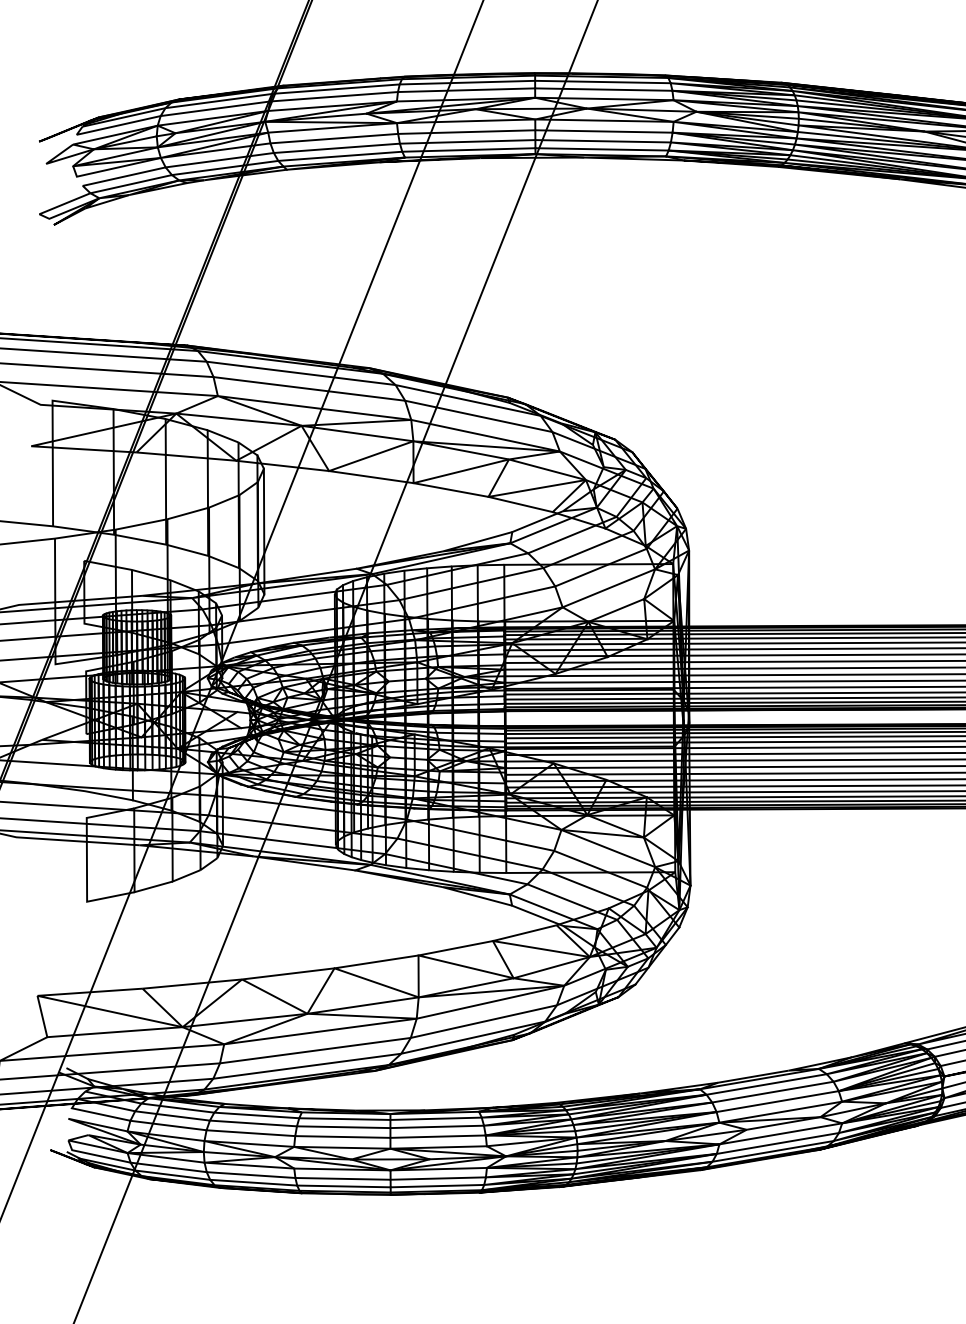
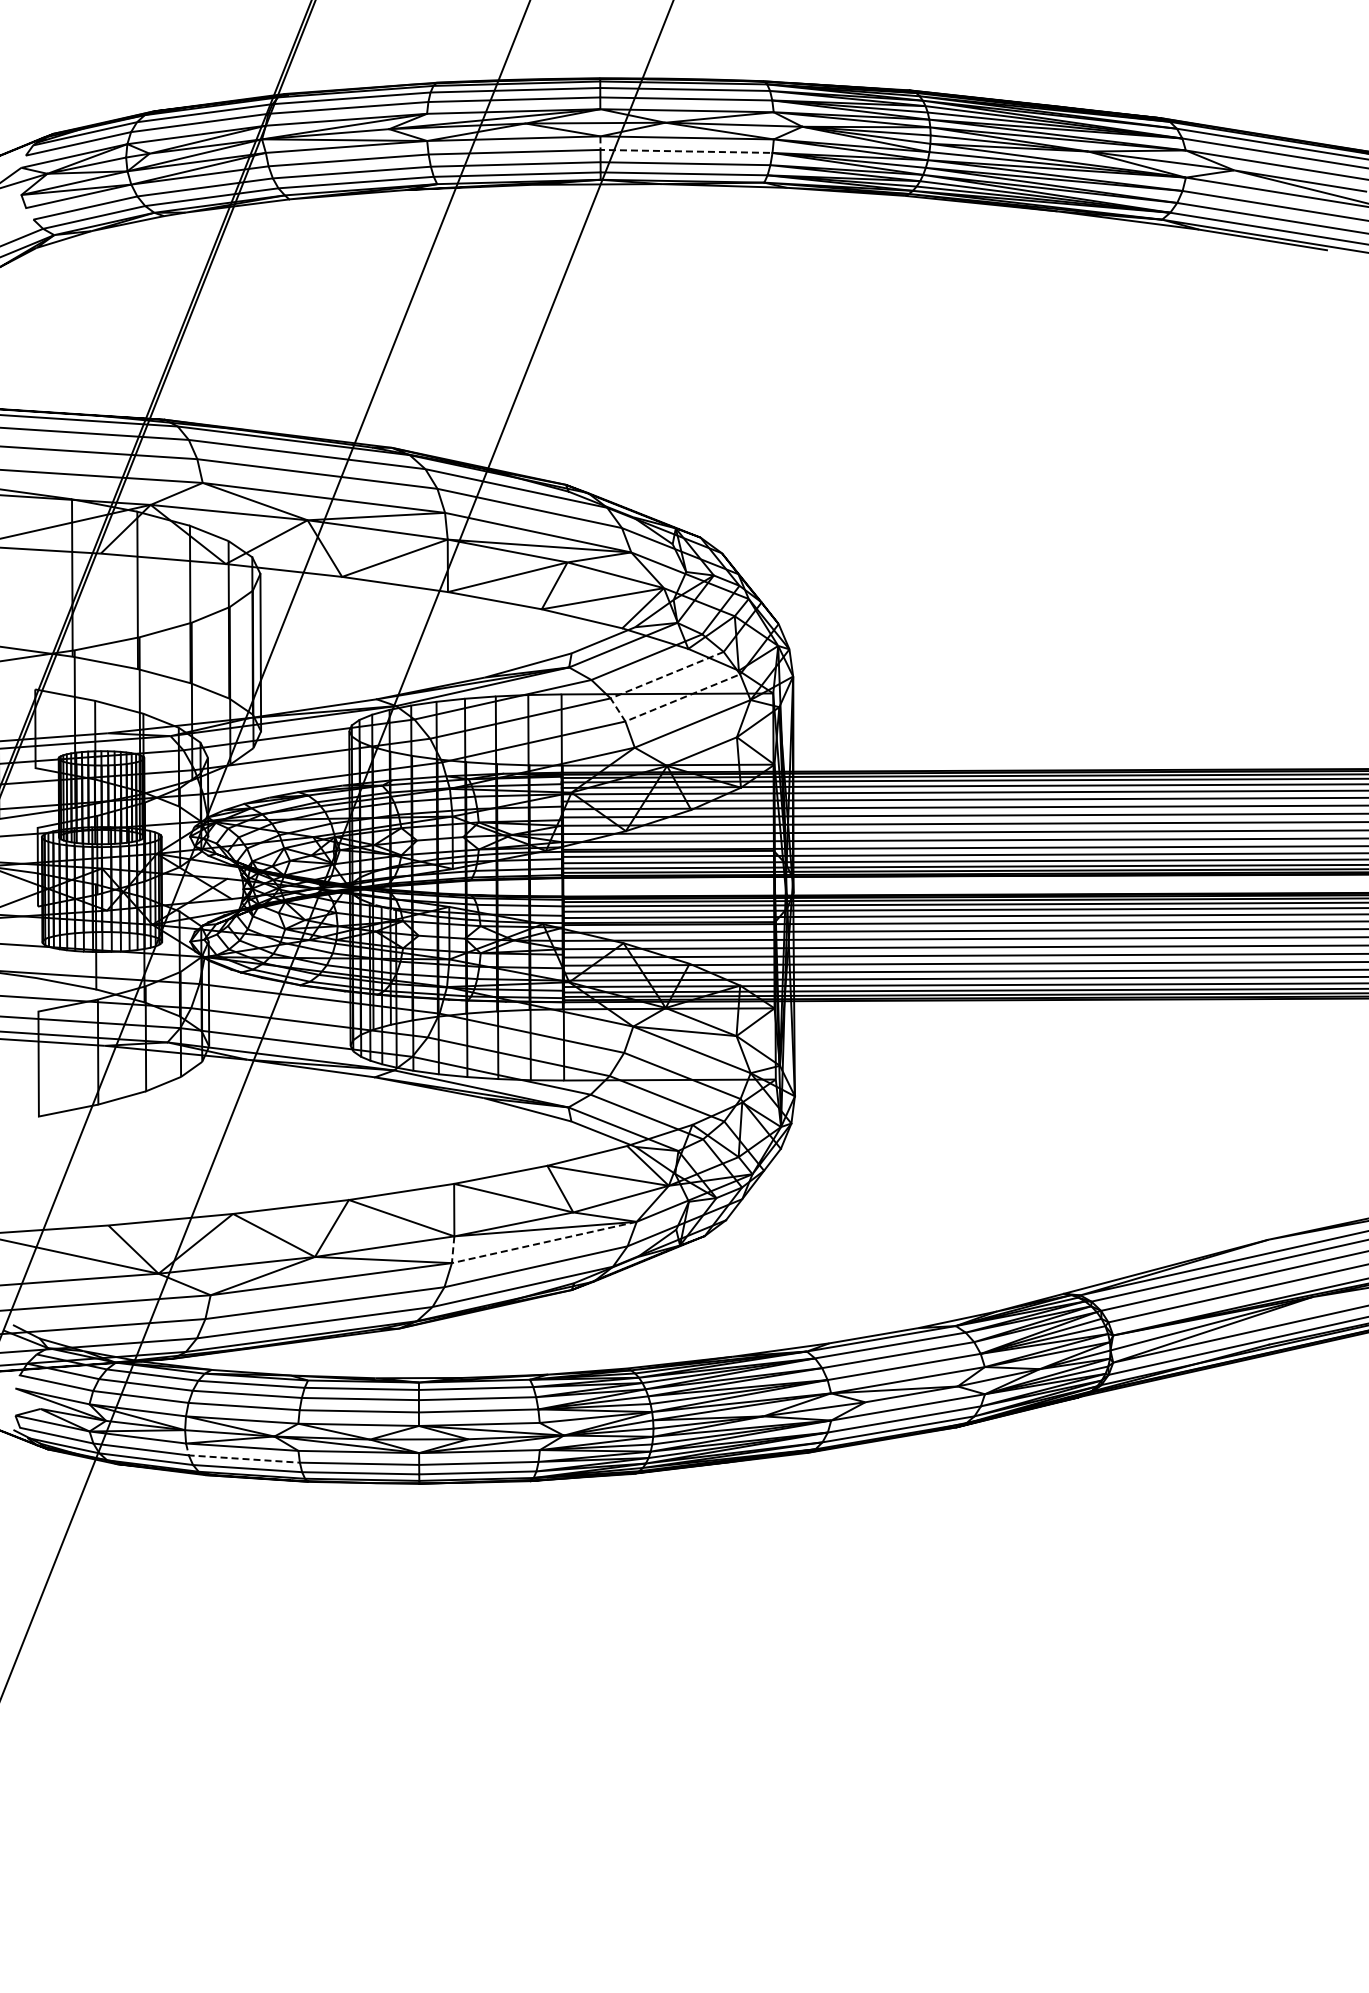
line: (598, 131) -> (679, 151), solid -> dashed
line: (549, 577) -> (618, 710), solid -> dashed
line: (479, 1004) -> (530, 1245), solid -> dashed
line: (245, 1174) -> (237, 1458), solid -> dashed

